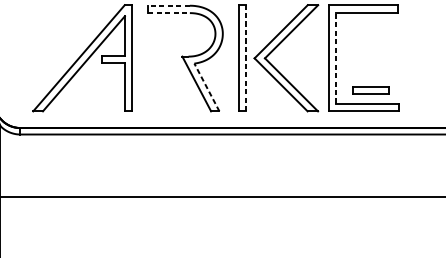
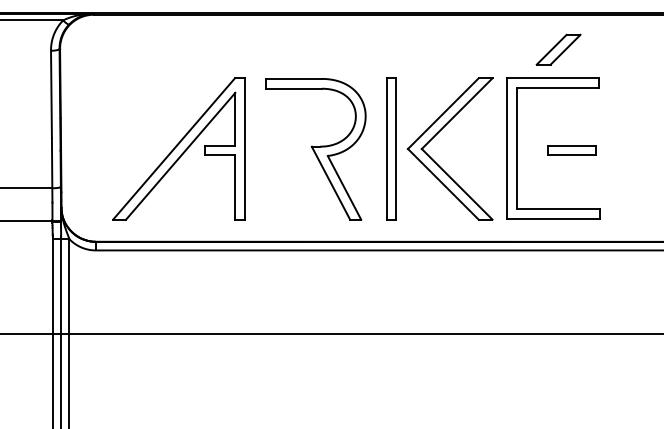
line: (168, 5) -> (293, 78), dashed -> solid
line: (168, 12) -> (293, 88), dashed -> solid
line: (336, 57) -> (516, 148), dashed -> solid
line: (245, 58) -> (396, 149), dashed -> solid
line: (206, 87) -> (344, 187), dashed -> solid
part: (370, 90) -> (571, 150), moved

